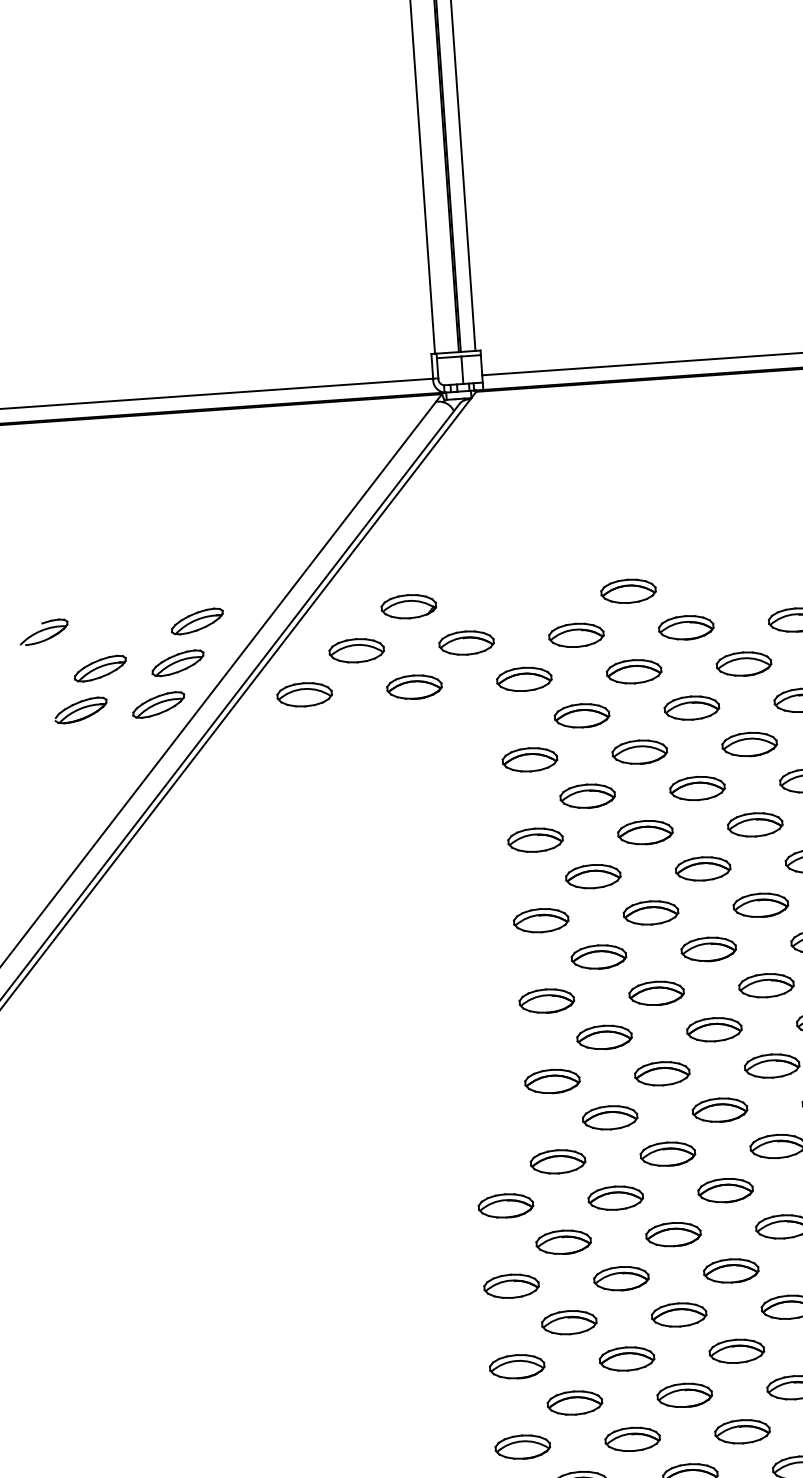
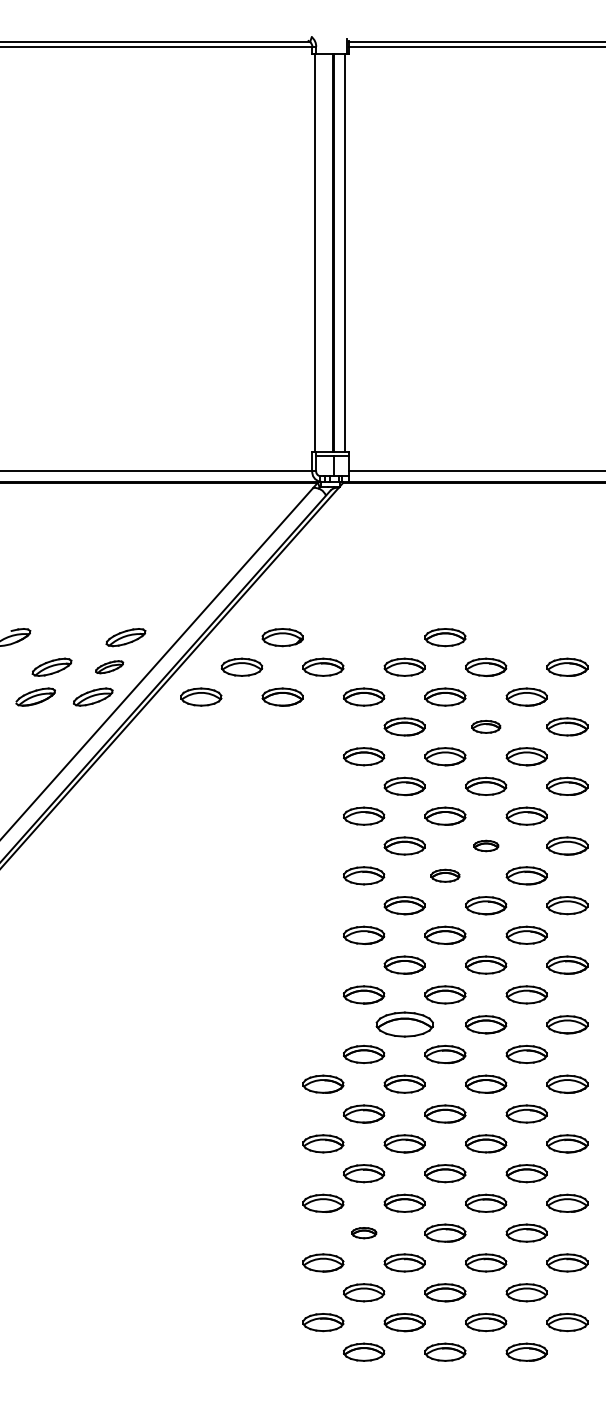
part: (177, 662) -> (109, 666), size x0.7
part: (692, 707) -> (486, 726), size x0.7
part: (703, 868) -> (486, 845), size x0.6
part: (651, 912) -> (445, 875), size x0.7
part: (609, 1117) -> (404, 1024), size x1.4
part: (575, 1402) -> (364, 1232), size x0.6

